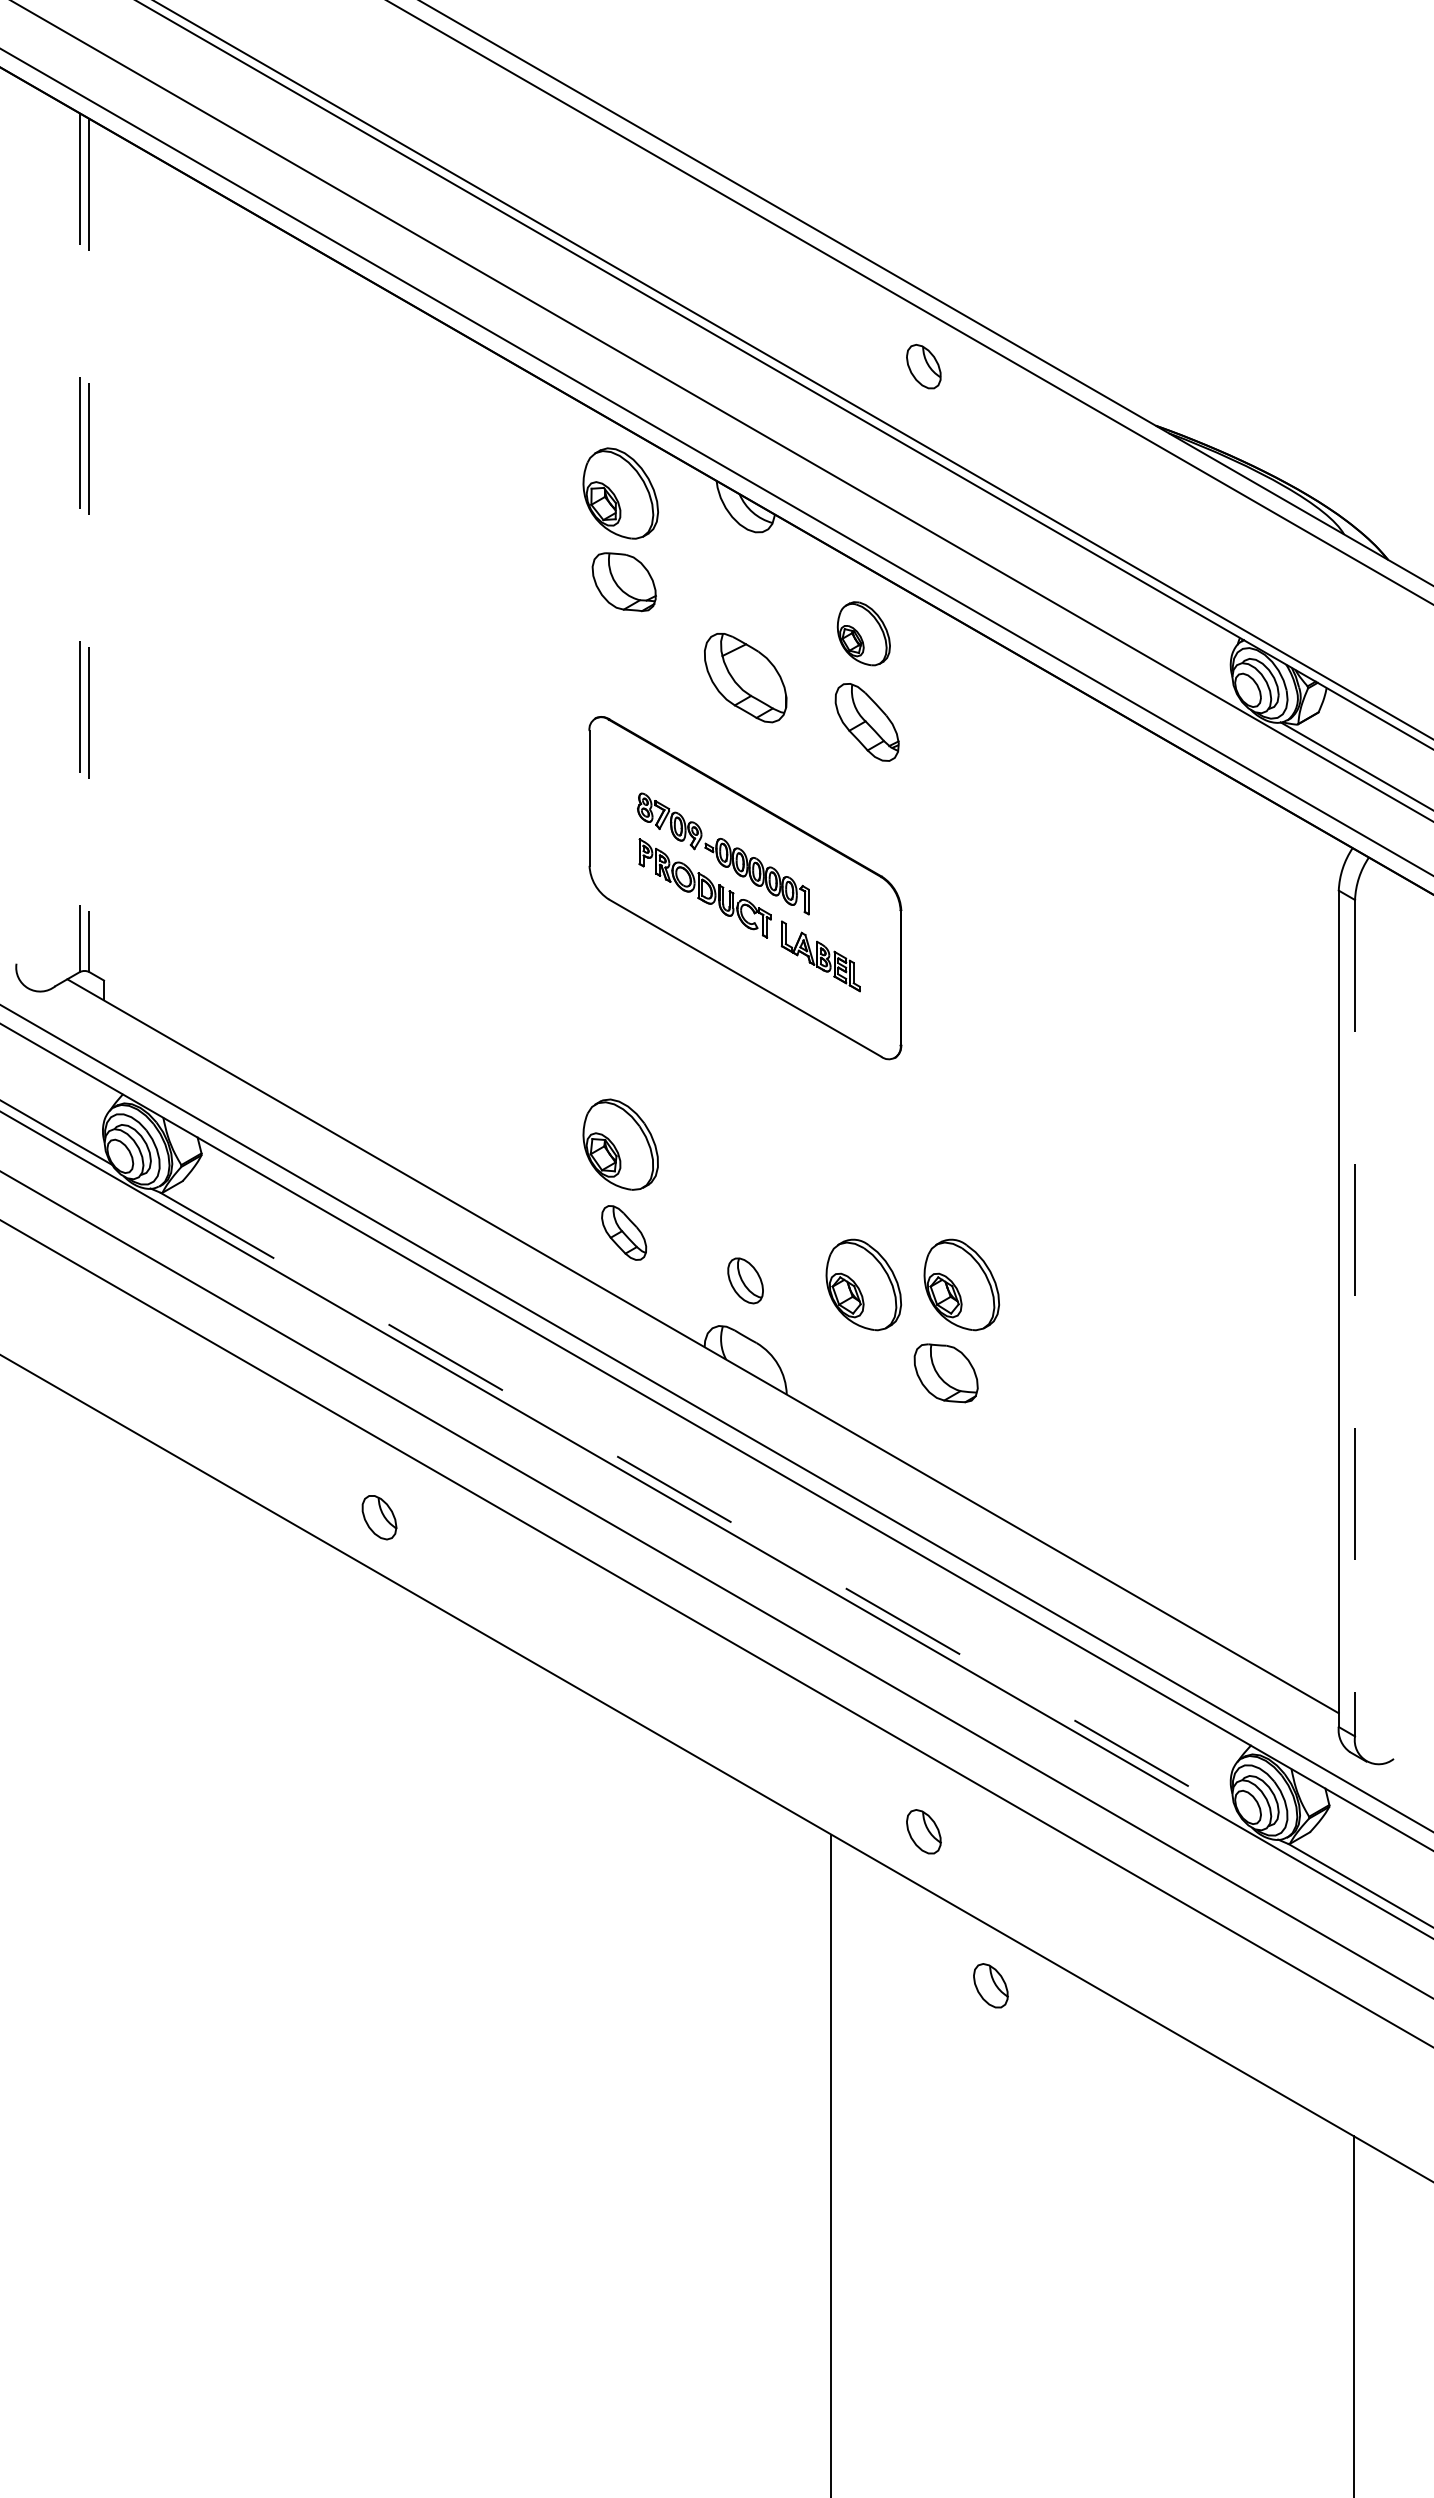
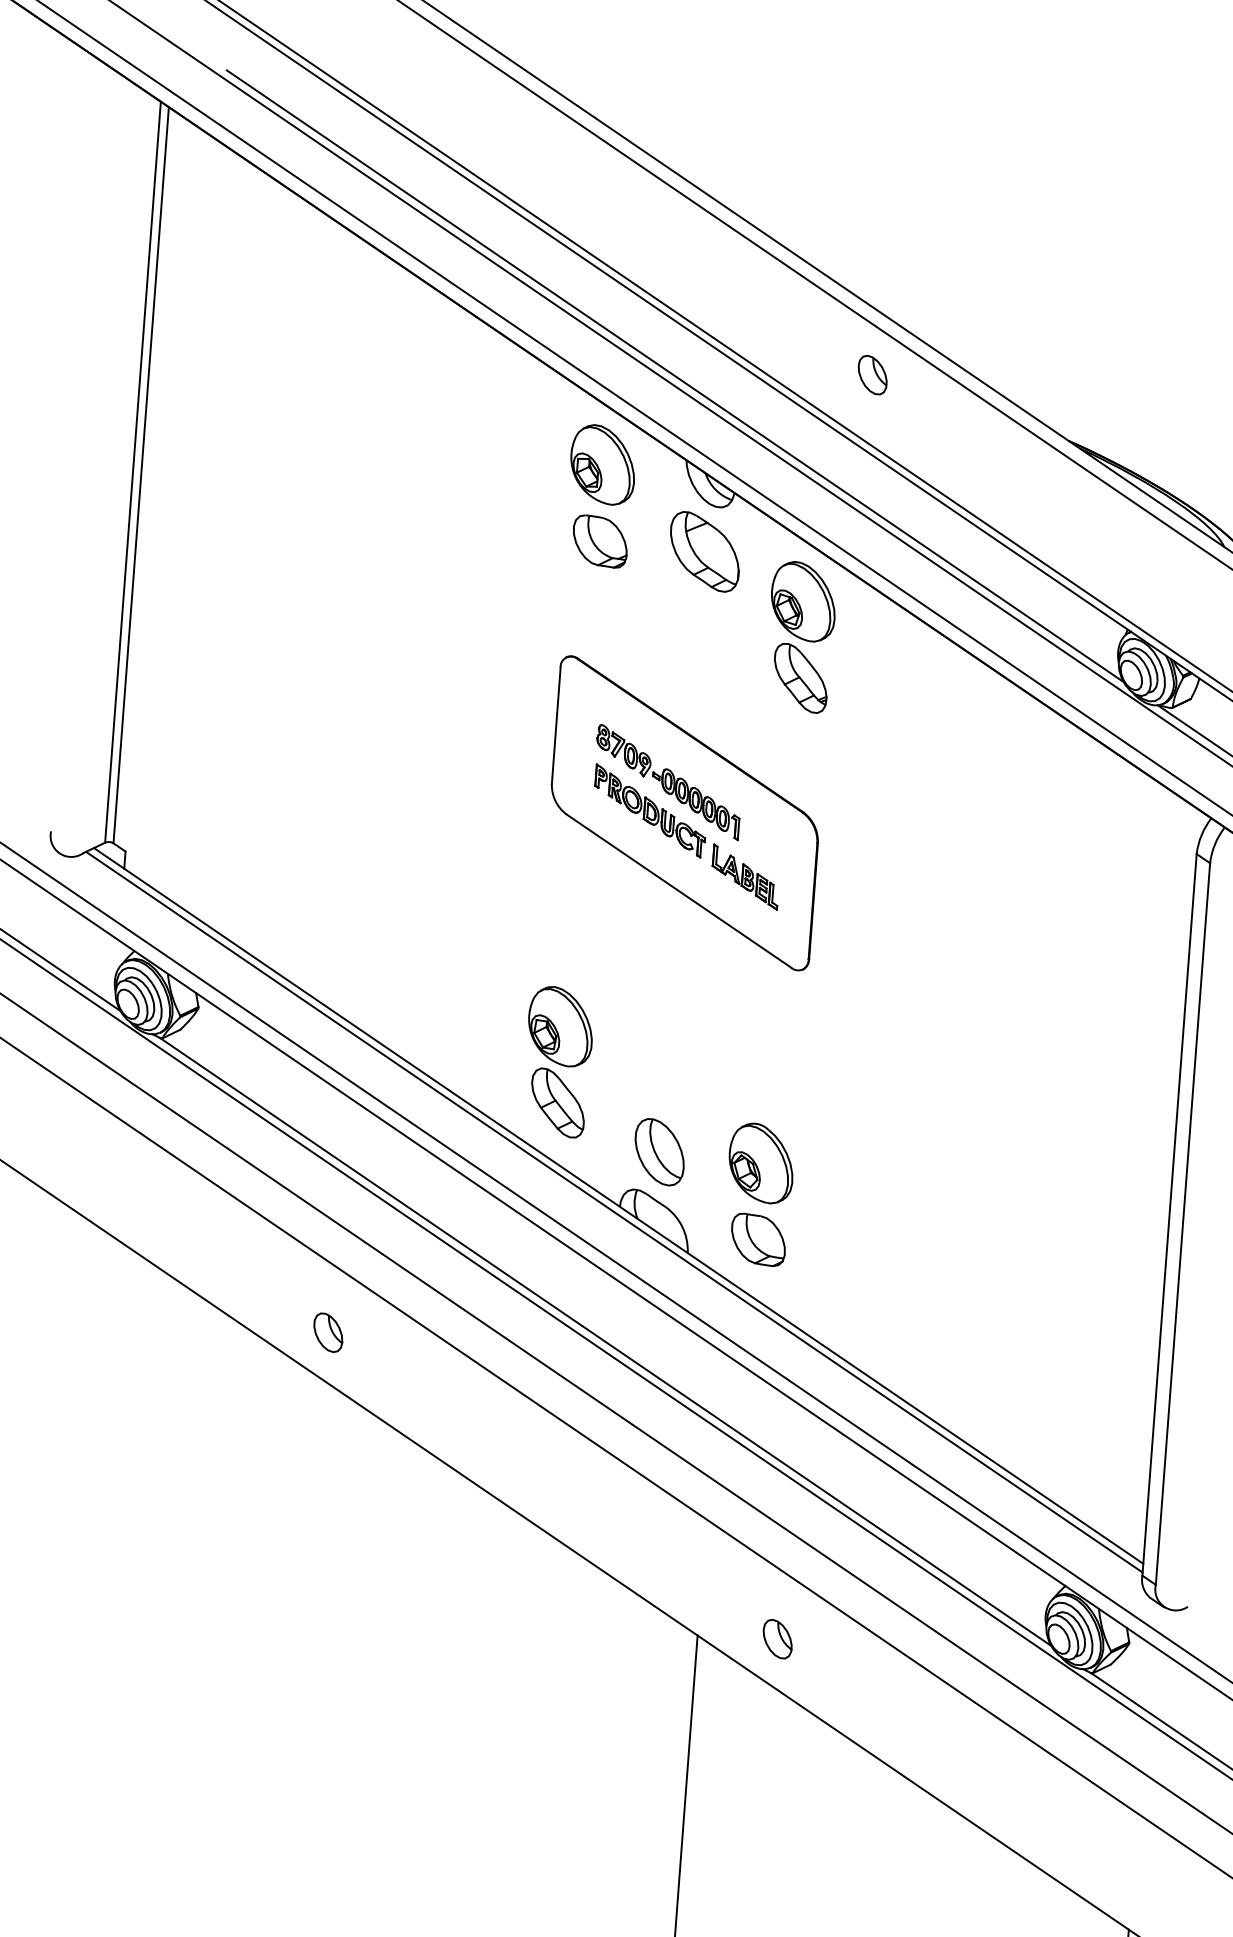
line: (696, 384) -> (675, 375), added
line: (79, 543) -> (132, 472), dashed -> solid
line: (89, 545) -> (141, 475), dashed -> solid
part: (863, 633) -> (803, 601), size x1.43
part: (745, 678) -> (704, 552), moved
part: (623, 1232) -> (557, 1102), size x1.43
part: (745, 1280) -> (659, 1151), size x1.67
part: (961, 1284) -> (845, 1169), removed
line: (1355, 1318) -> (1183, 1224), dashed -> solid
line: (698, 1353) -> (614, 1211), added
part: (945, 1373) -> (757, 1240), moved
line: (700, 1504) -> (606, 1342), dashed -> solid
part: (990, 1985) -> (825, 1776), removed

